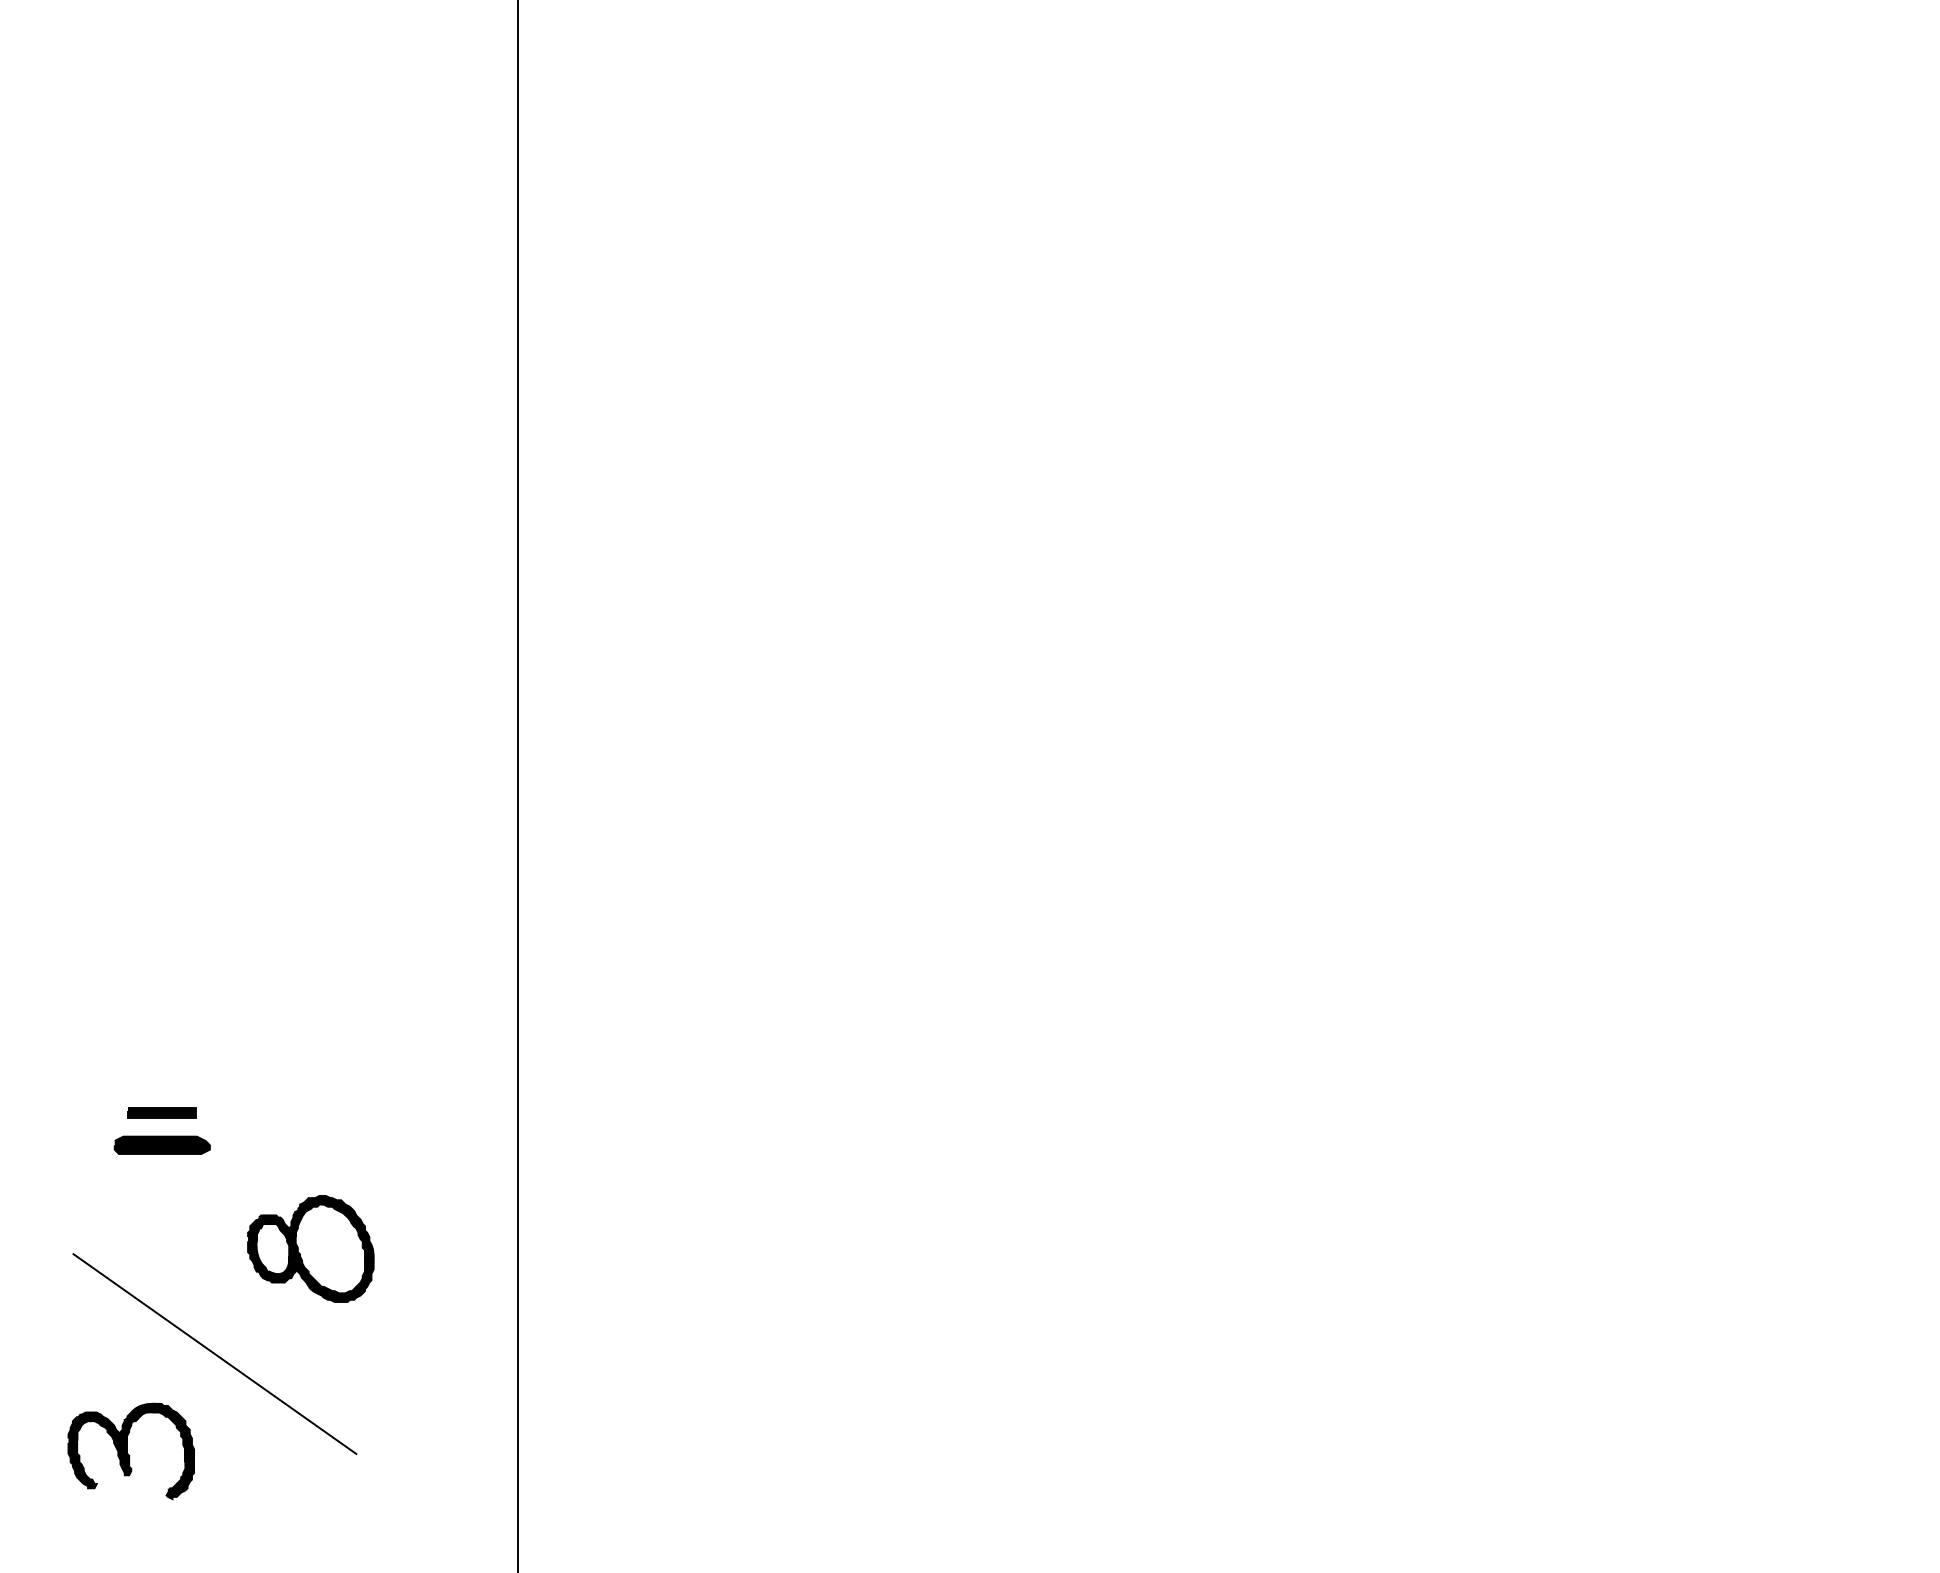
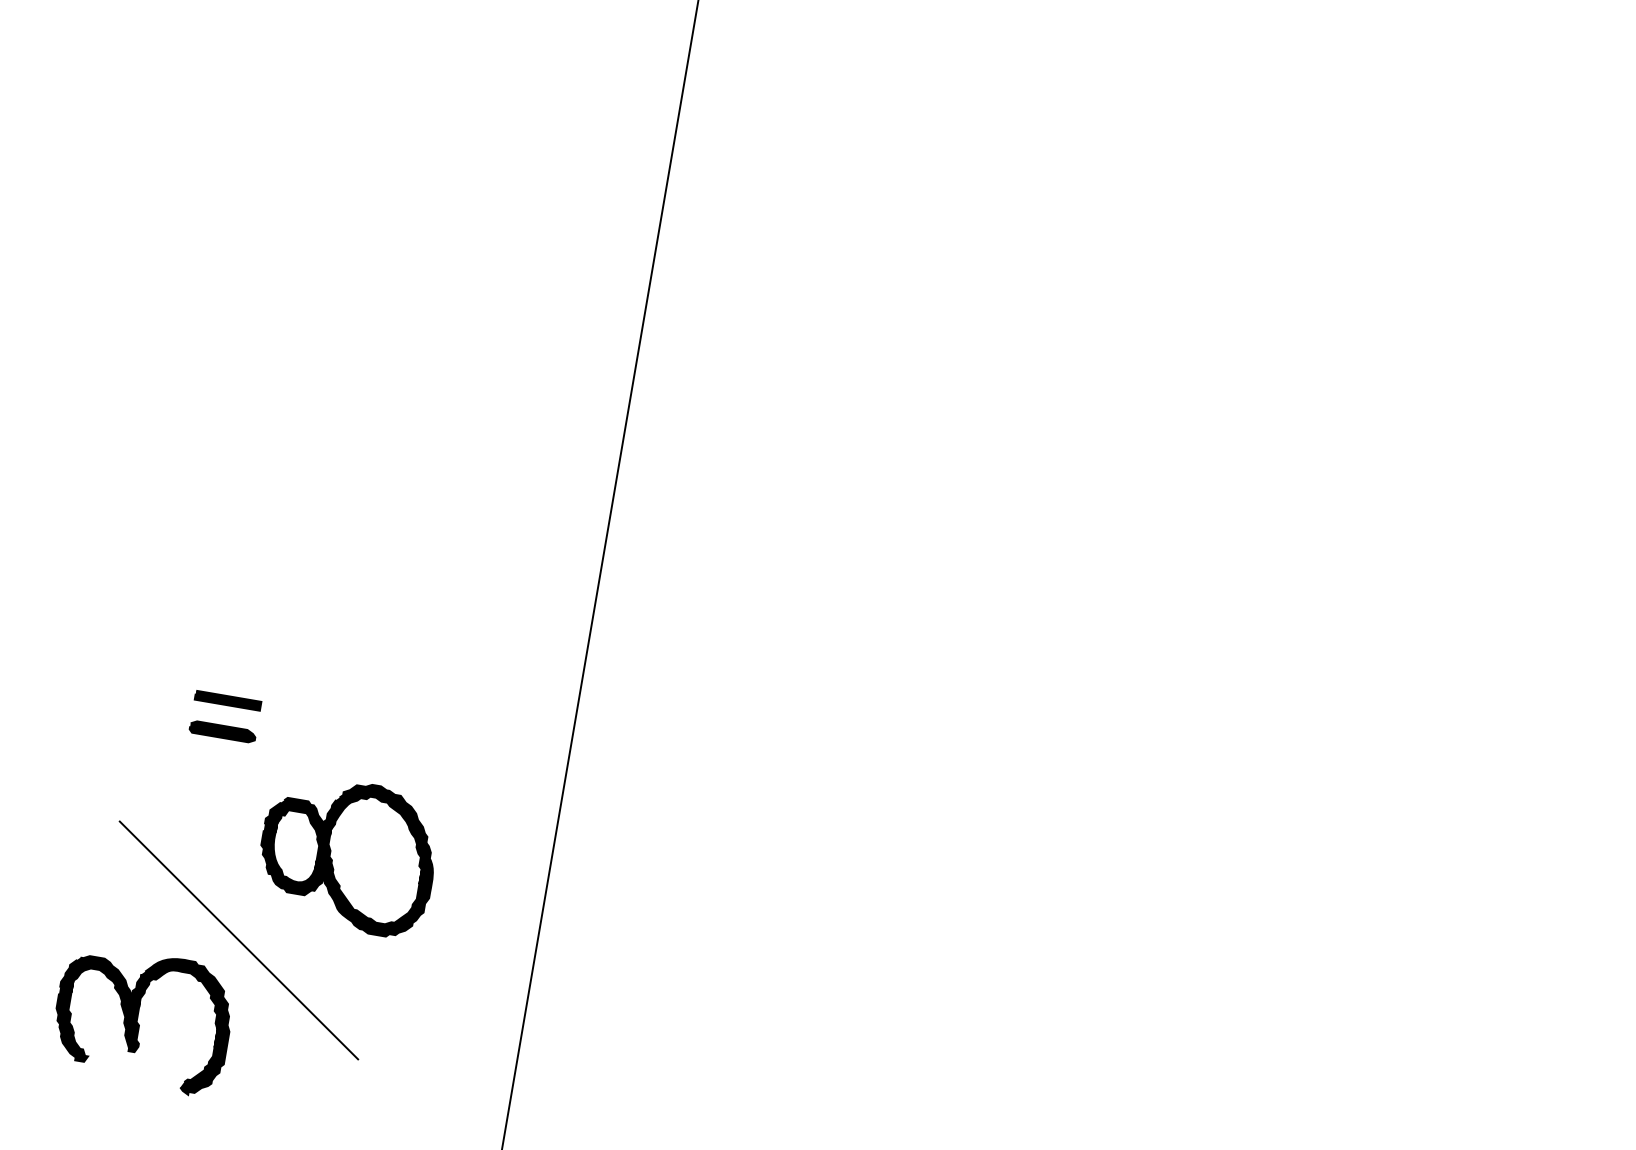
part: (162, 1145) -> (222, 732), size x0.71
part: (310, 1248) -> (347, 854), size x1.43
part: (130, 1451) -> (142, 1019), size x1.43

